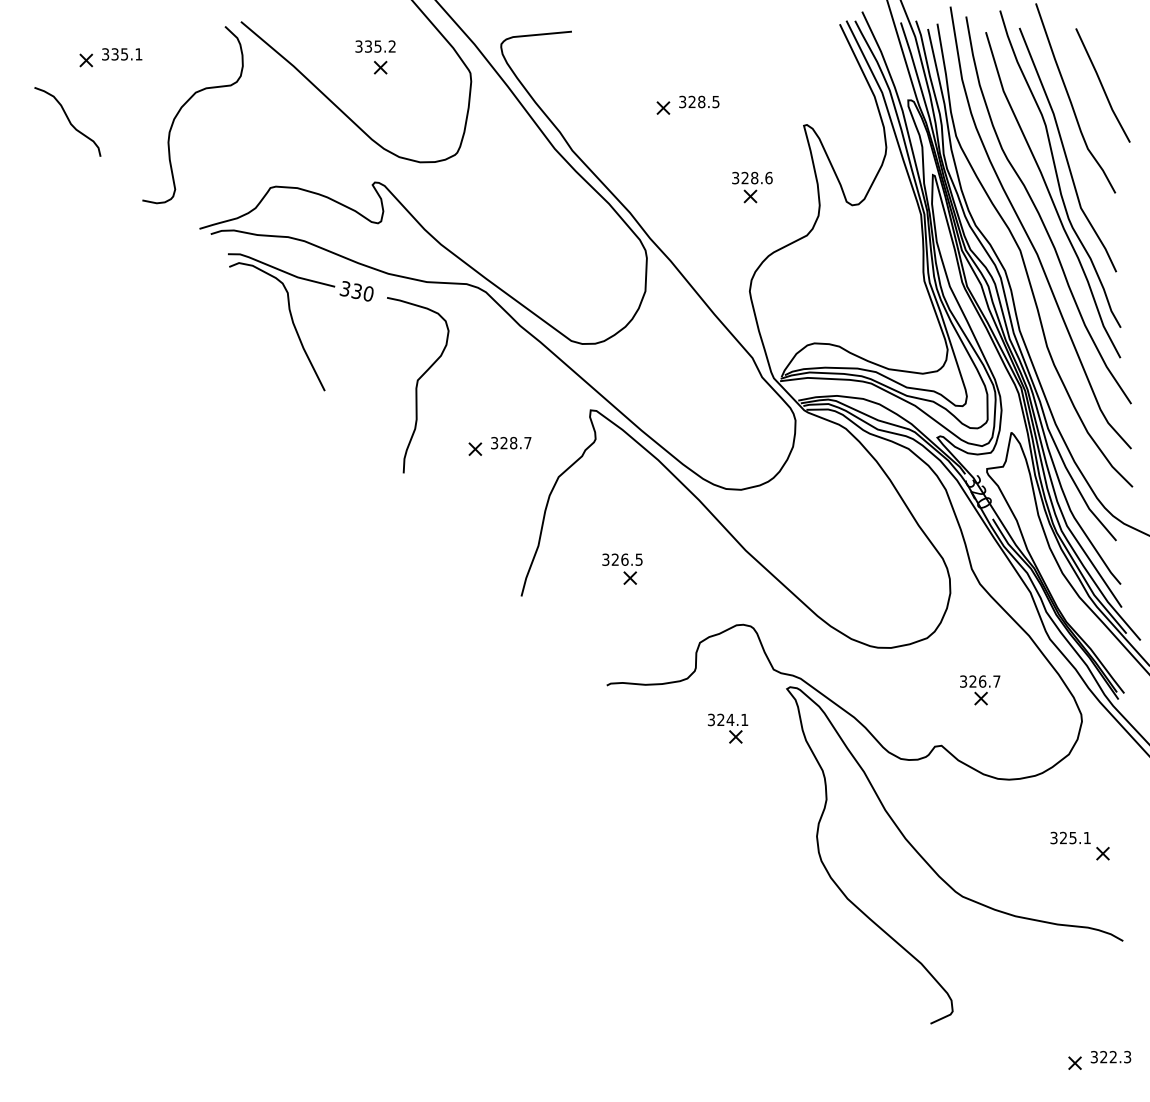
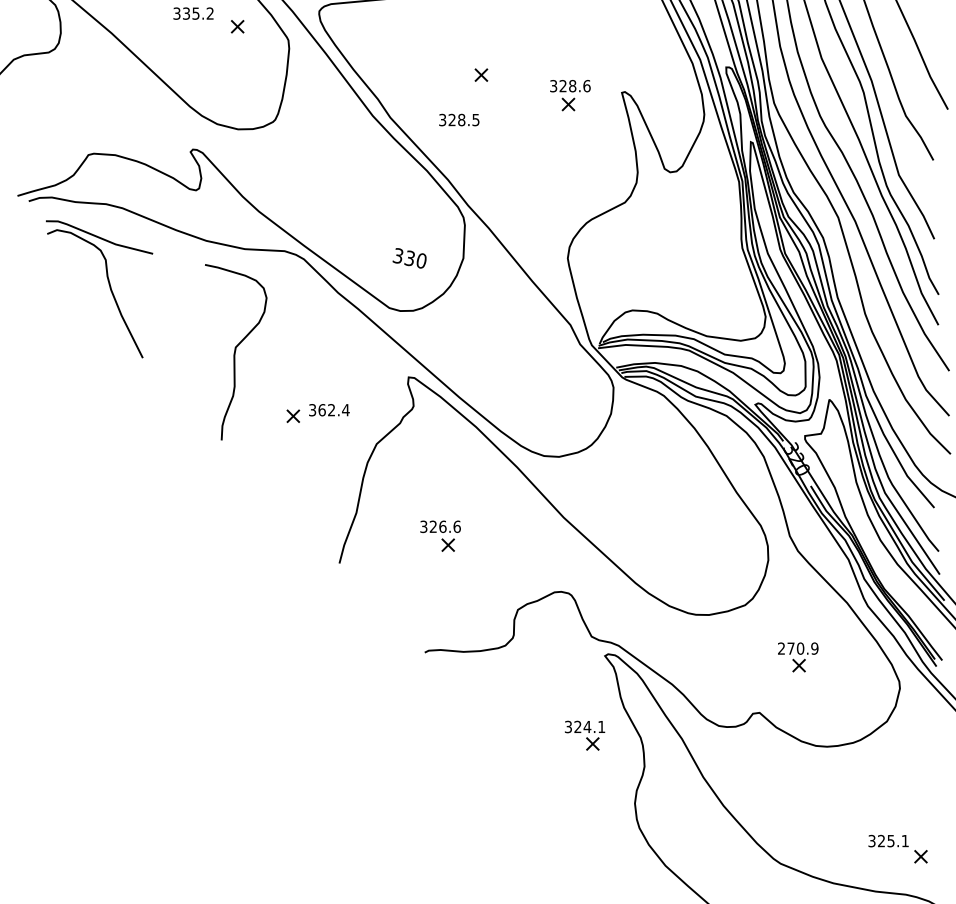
part: (380, 67) -> (237, 26), moved
text: (699, 101) -> (459, 119), moved
part: (752, 187) -> (570, 95), moved
text: (356, 291) -> (409, 258), moved
text: (515, 442) -> (333, 409), 328.7 -> 362.4
text: (638, 559) -> (456, 526), 326.5 -> 326.6
text: (980, 681) -> (798, 648), 326.7 -> 270.9
part: (728, 728) -> (585, 735), moved
part: (1079, 845) -> (897, 848), moved

